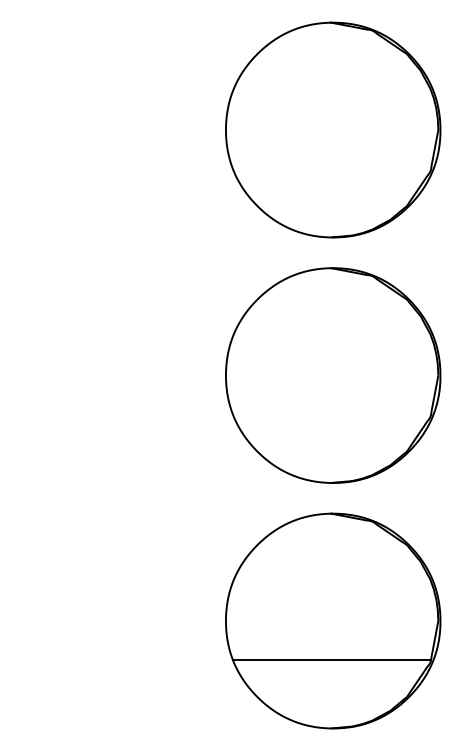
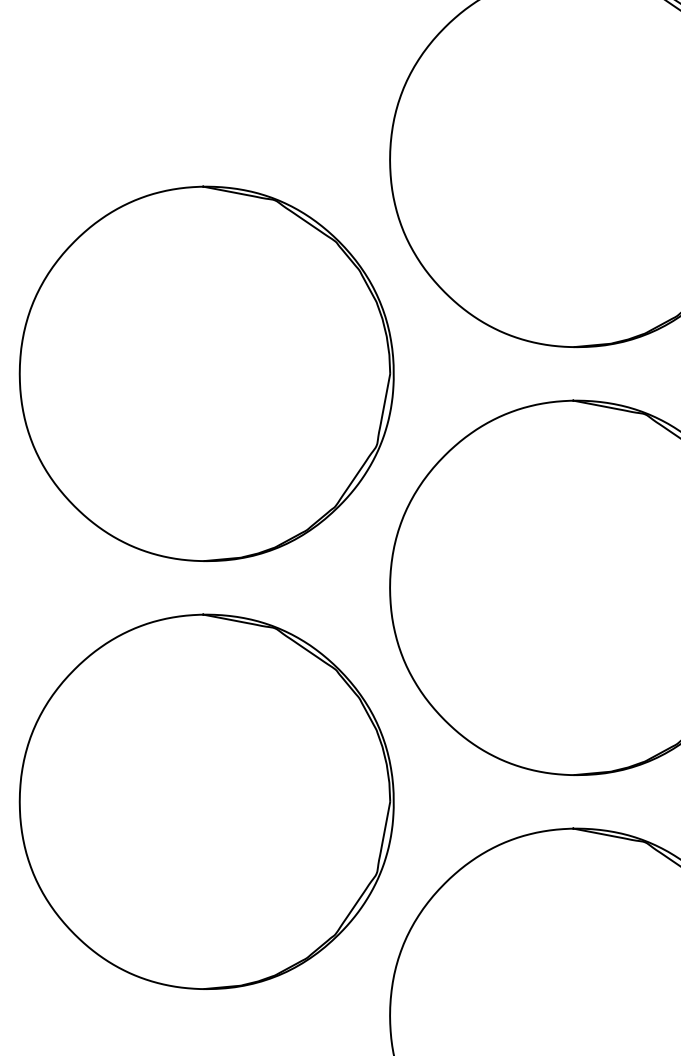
part: (120, 252) -> (206, 373), added
part: (120, 498) -> (206, 802), added

